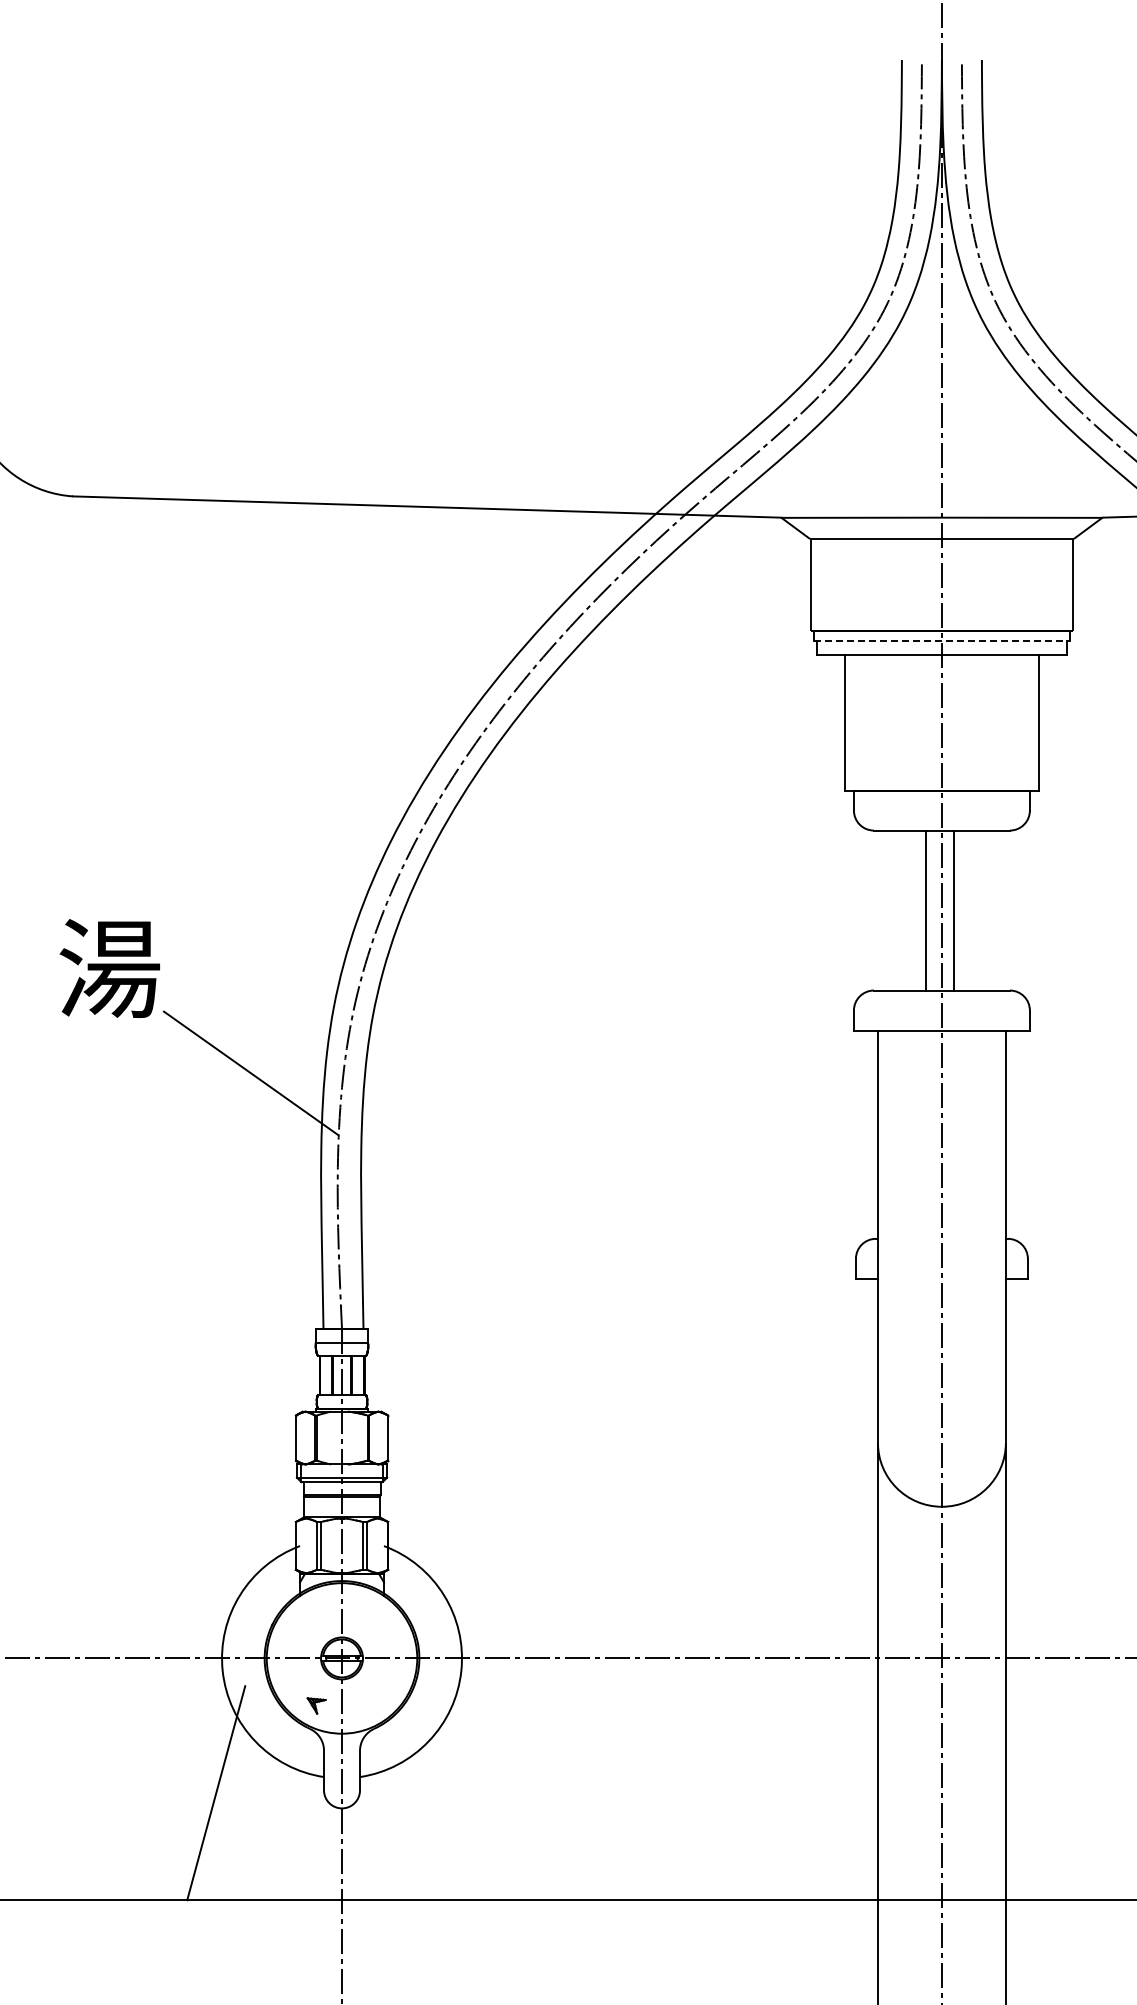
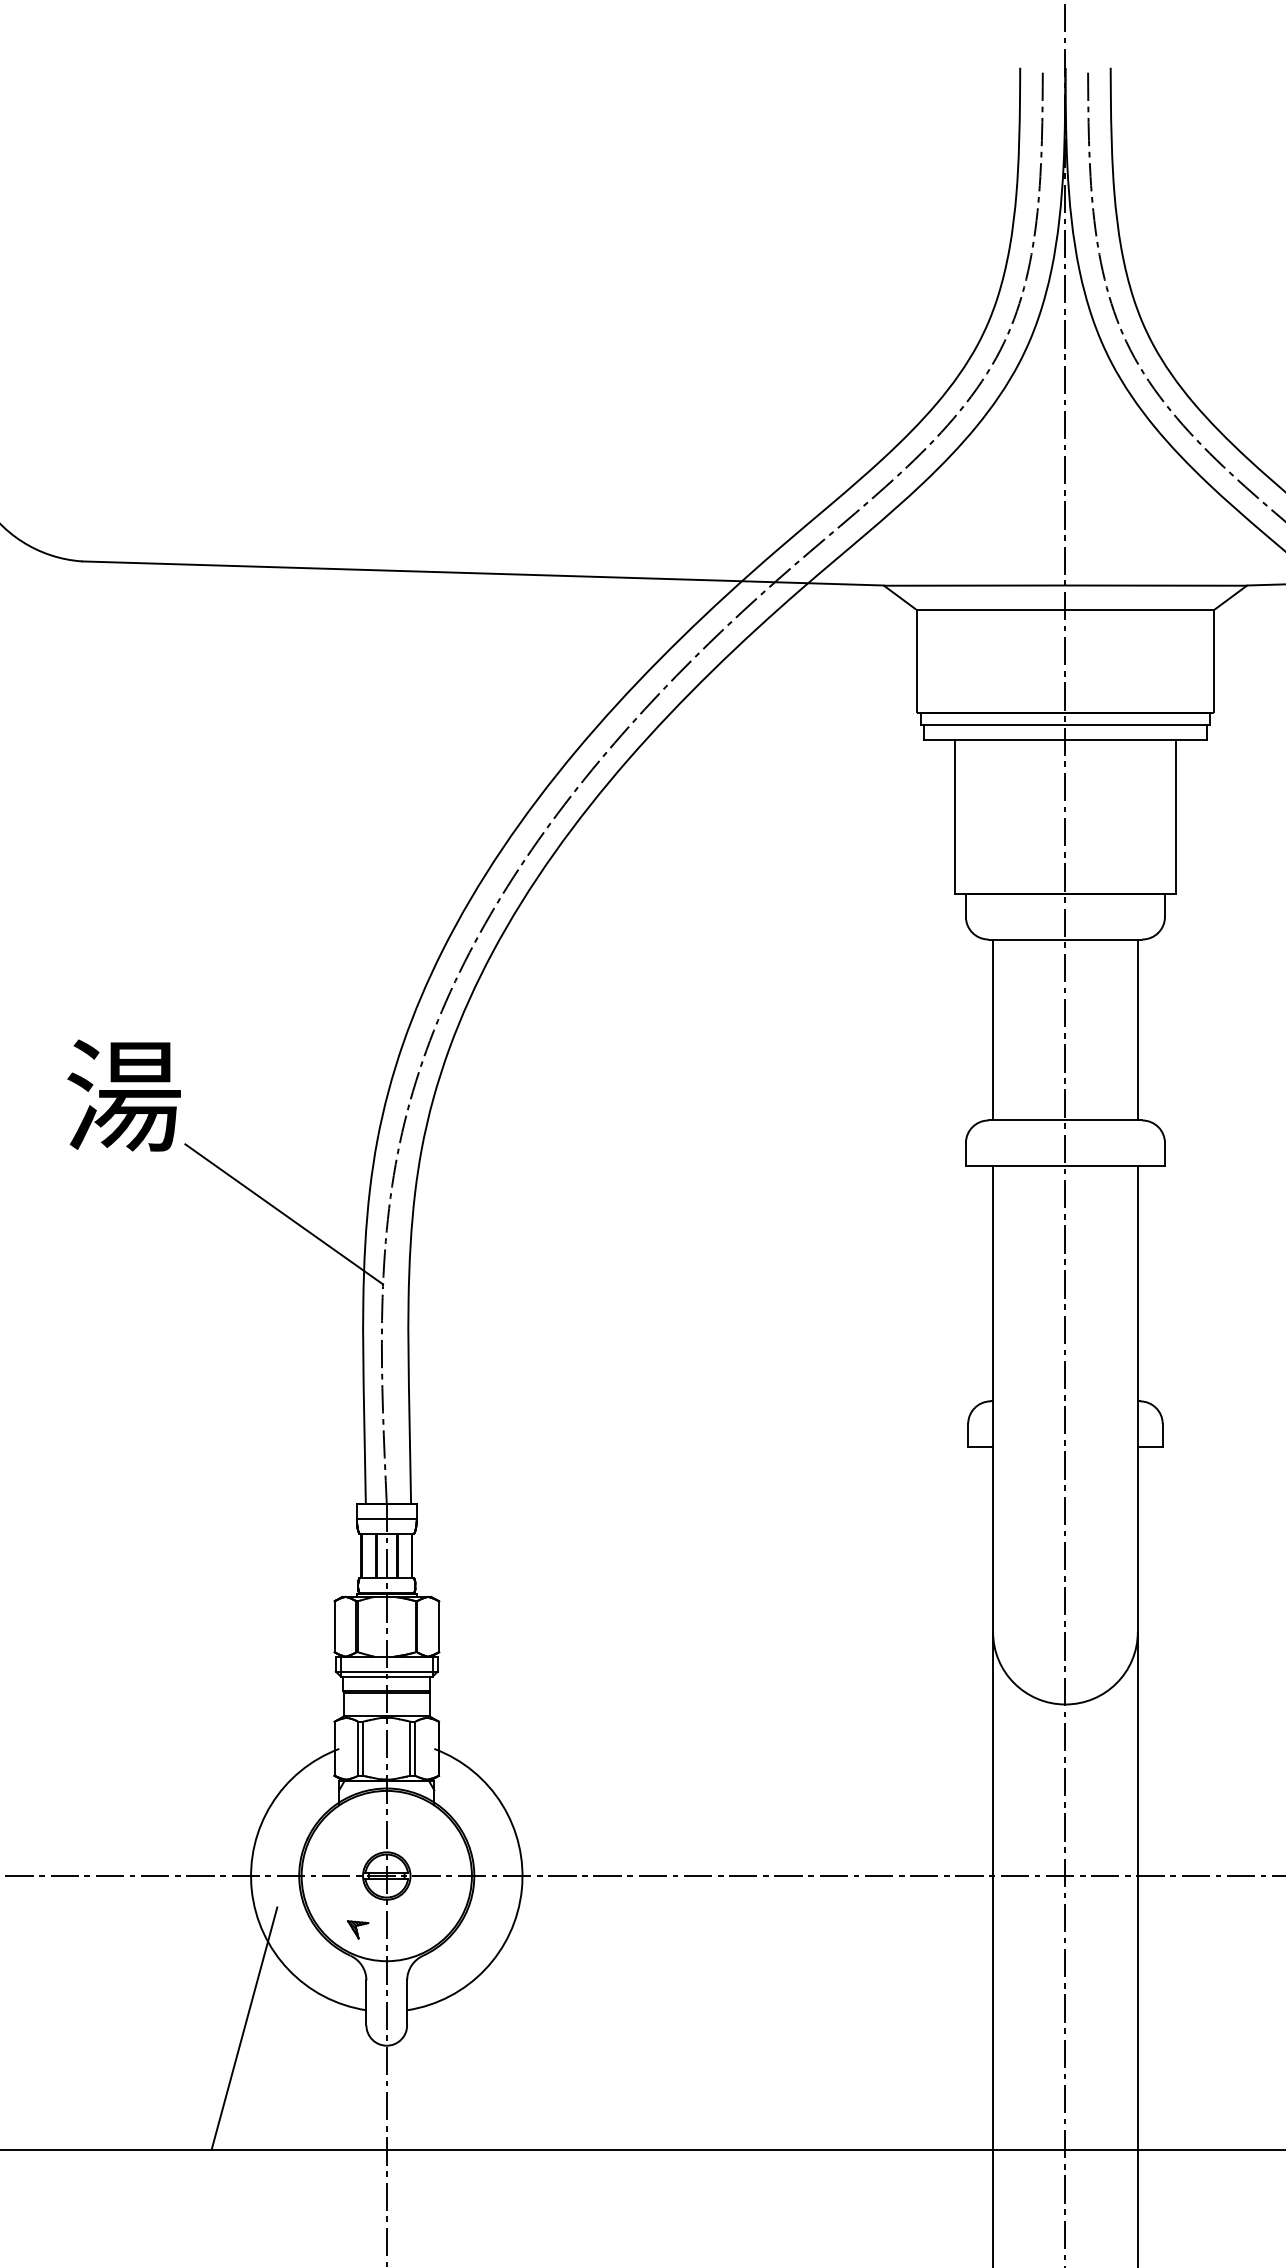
line: (942, 640) -> (1066, 724), dashed -> solid
line: (925, 910) -> (992, 1029), moved
line: (953, 910) -> (1137, 1029), moved

